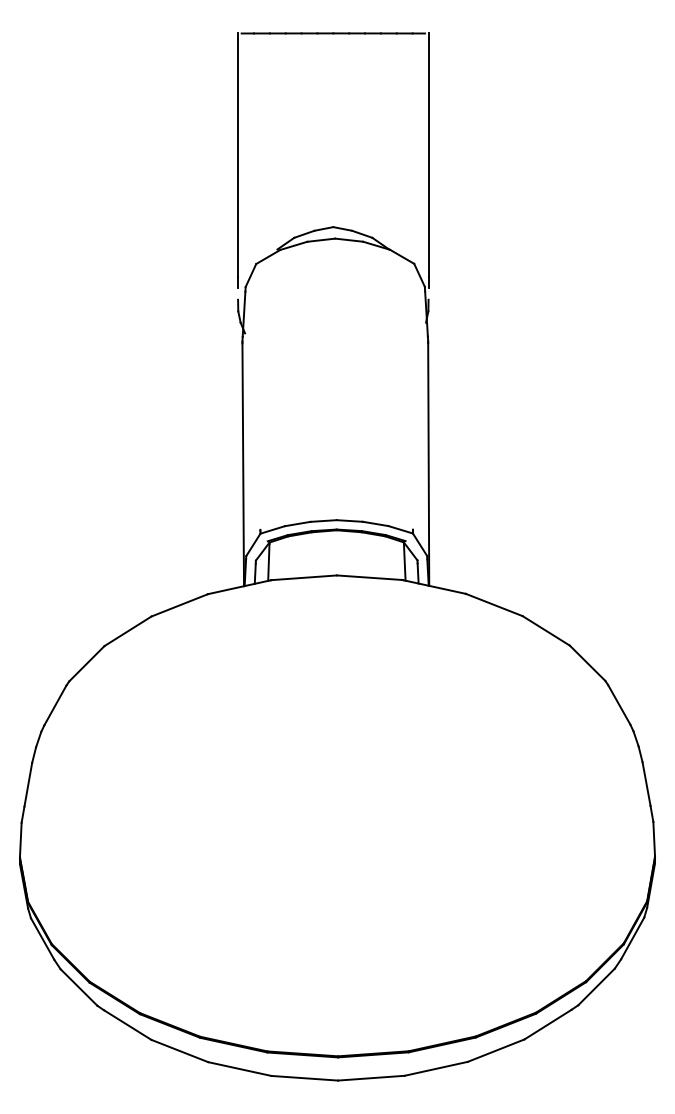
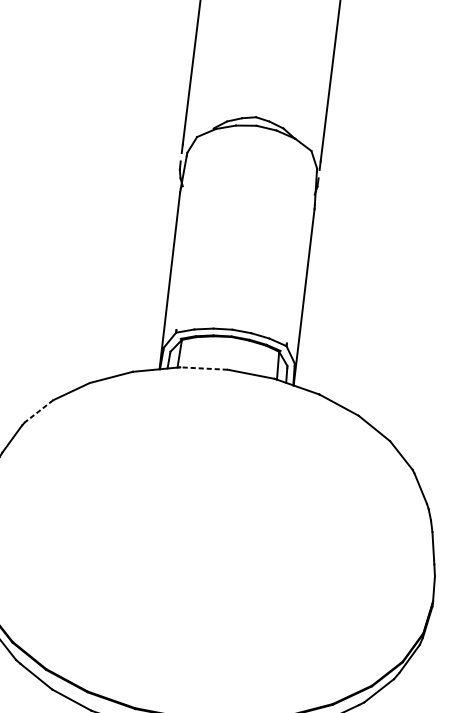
line: (304, 577) -> (204, 368), solid -> dashed
line: (86, 664) -> (38, 411), solid -> dashed

